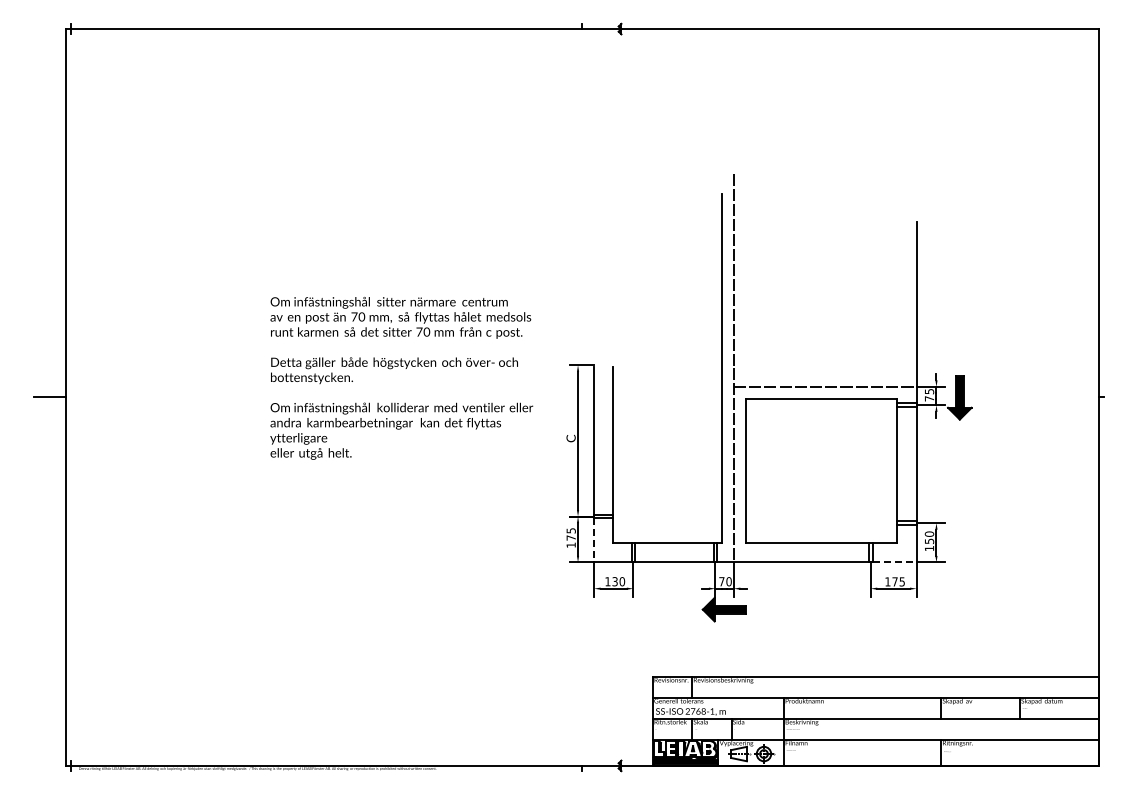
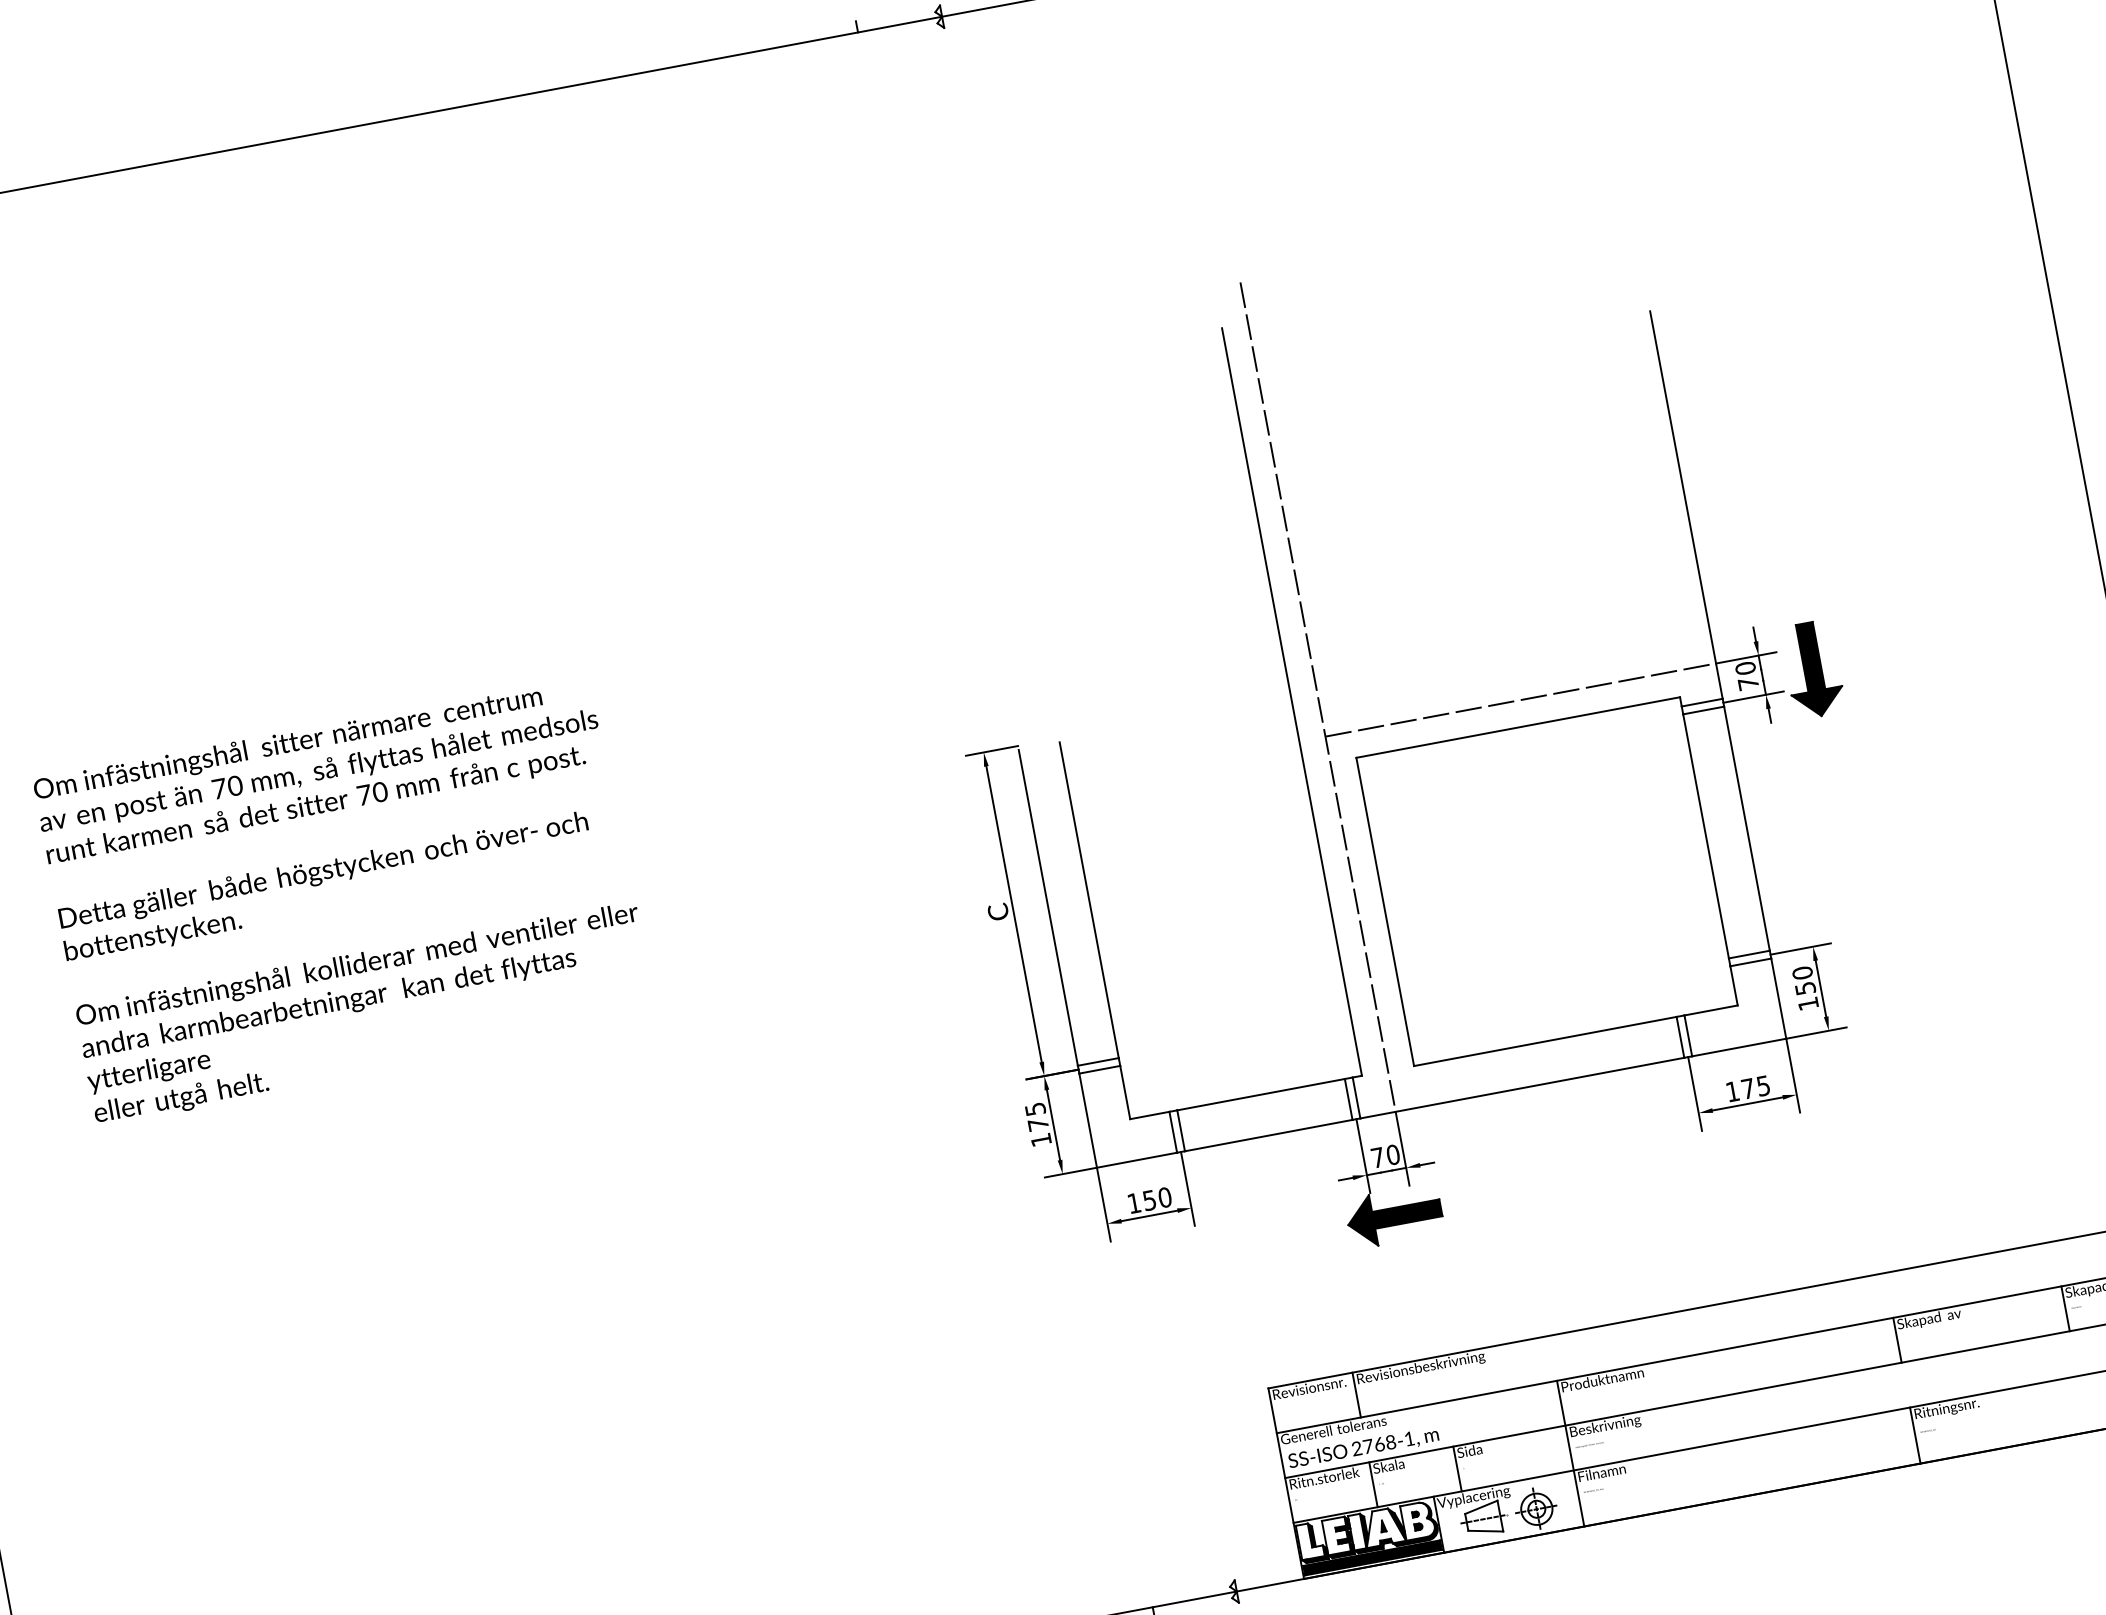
text: (401, 378) -> (344, 901), moved
text: (929, 391) -> (1745, 668), 75 -> 70
line: (594, 540) -> (1089, 1120), dashed -> solid
line: (895, 562) -> (1741, 1047), dashed -> solid
text: (614, 581) -> (1148, 1200), 130 -> 150

